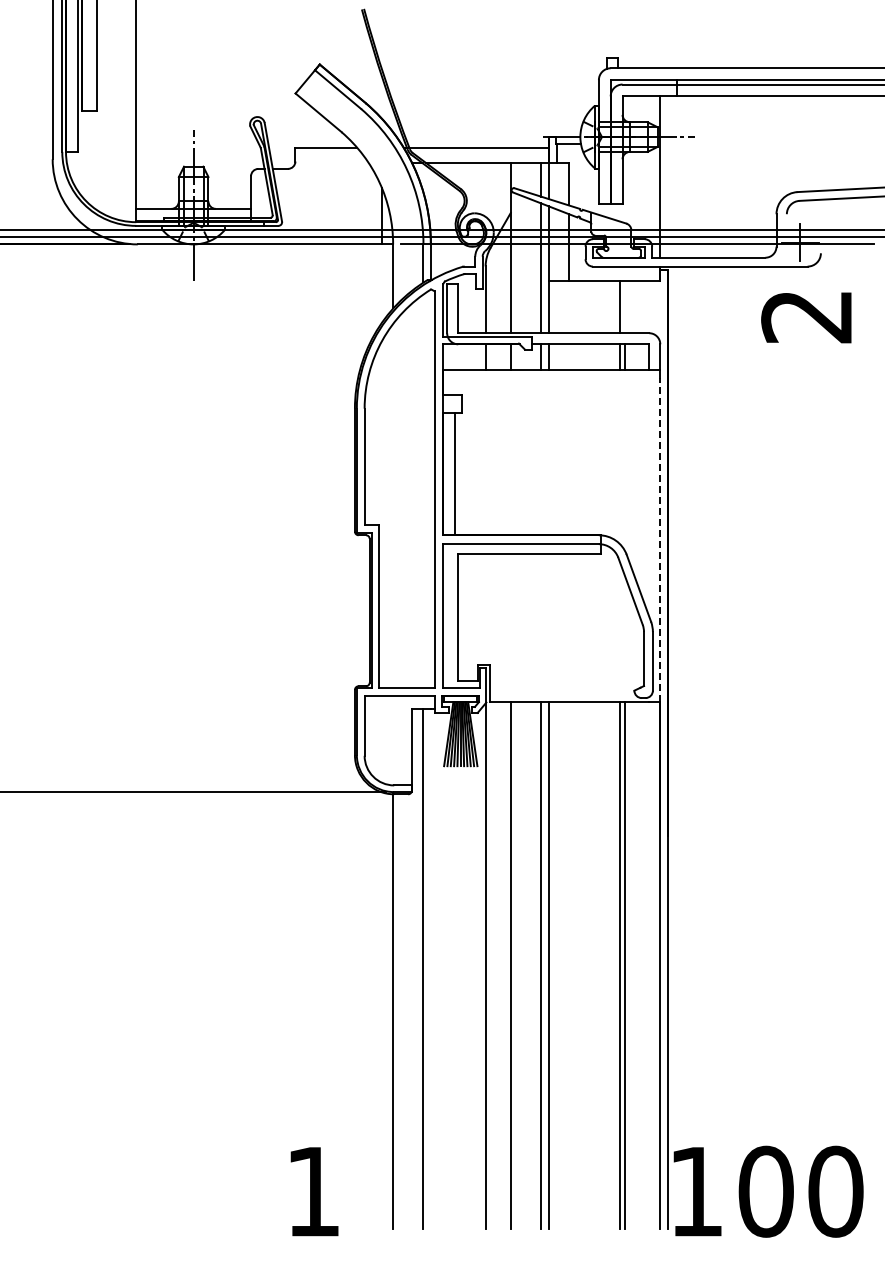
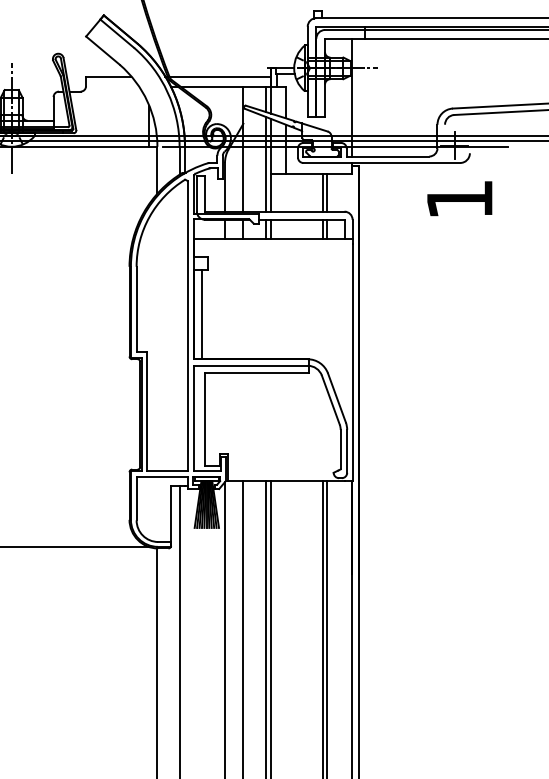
line: (624, 307) -> (326, 192), added
text: (806, 317) -> (459, 200), 2 -> 1
line: (660, 539) -> (352, 362), dashed -> solid

